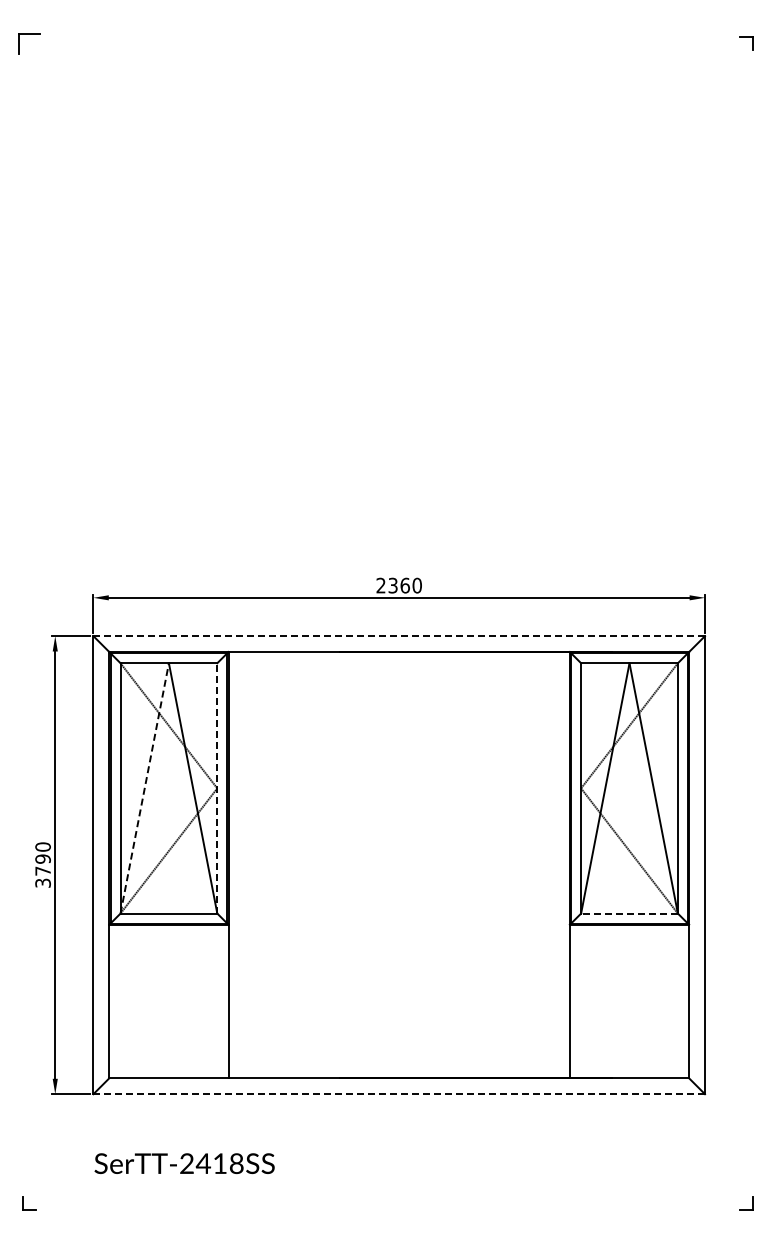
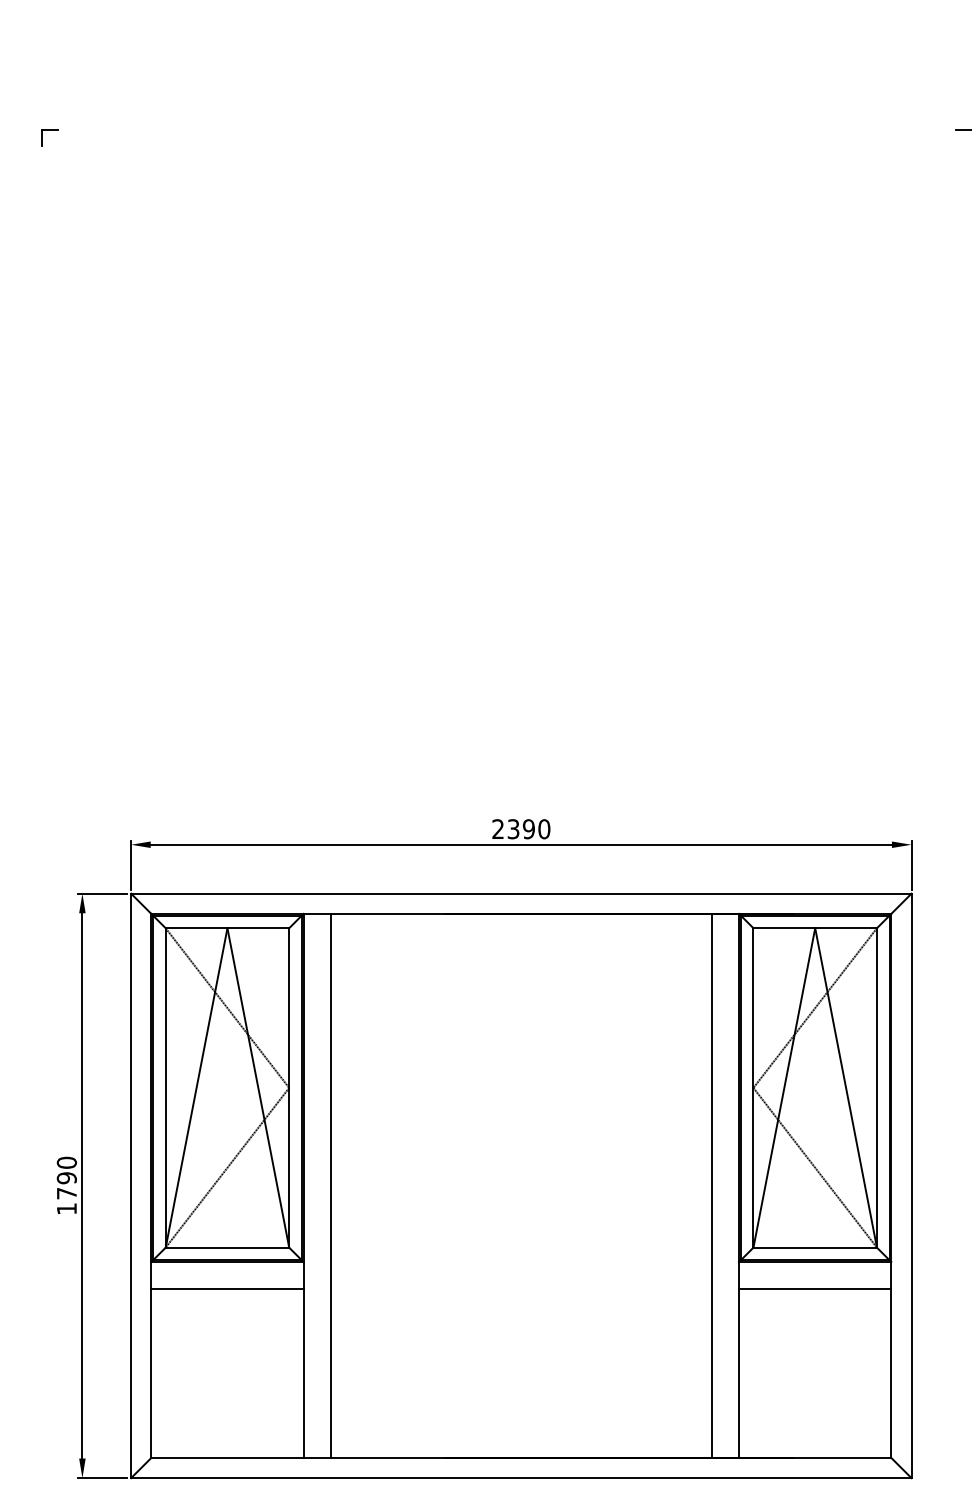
part: (29, 43) -> (49, 137), size x0.62
text: (404, 585) -> (528, 829), 2360 -> 2390
line: (399, 636) -> (521, 894), dashed -> solid
line: (144, 787) -> (196, 1086), dashed -> solid
line: (217, 787) -> (289, 1086), dashed -> solid
line: (249, 865) -> (330, 1186), added
line: (548, 865) -> (711, 1186), added
text: (42, 882) -> (66, 1208), 3790 -> 1790
line: (629, 913) -> (815, 1247), dashed -> solid
line: (168, 946) -> (226, 1289), added
line: (629, 946) -> (815, 1289), added
line: (399, 1094) -> (521, 1478), dashed -> solid

